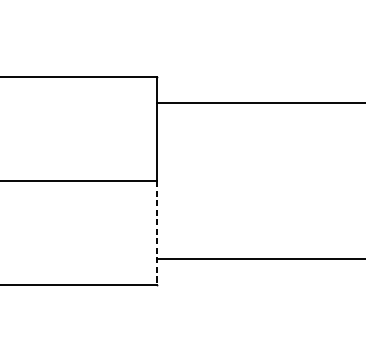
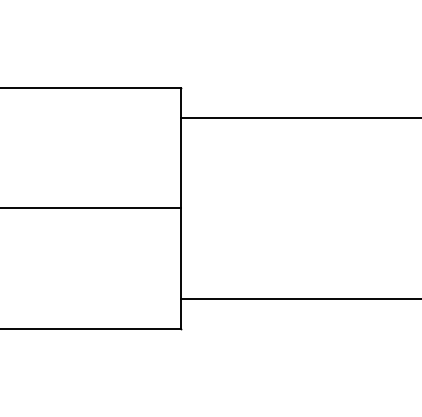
line: (157, 233) -> (181, 269), dashed -> solid

